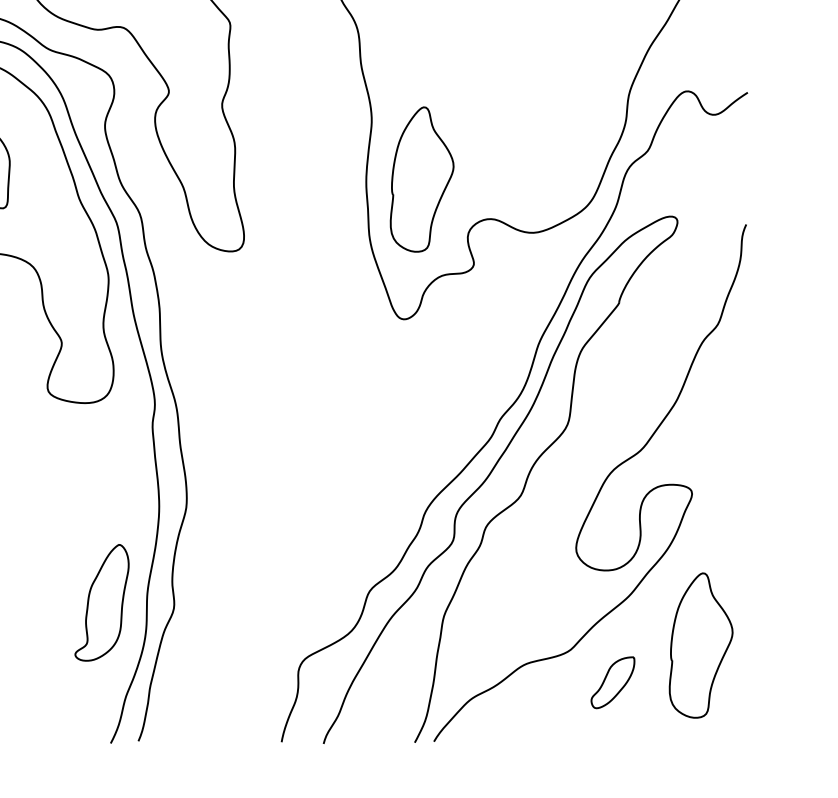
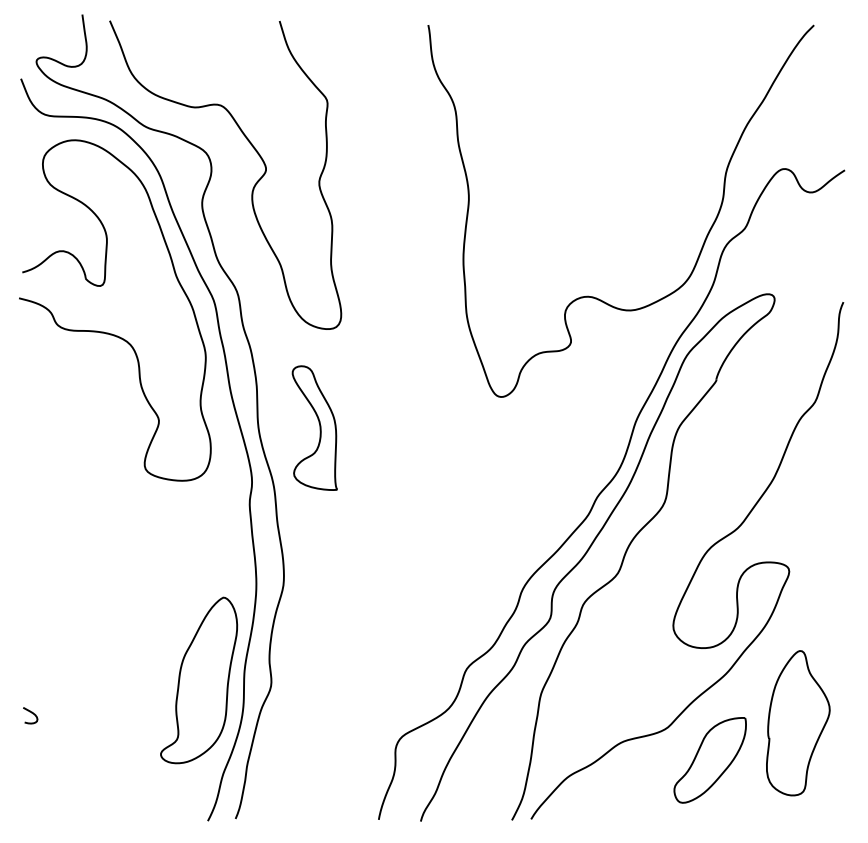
part: (422, 179) -> (519, 257), removed
part: (217, 349) -> (314, 427), added
part: (102, 602) -> (199, 680), size x1.43
part: (612, 682) -> (709, 760), size x1.67

